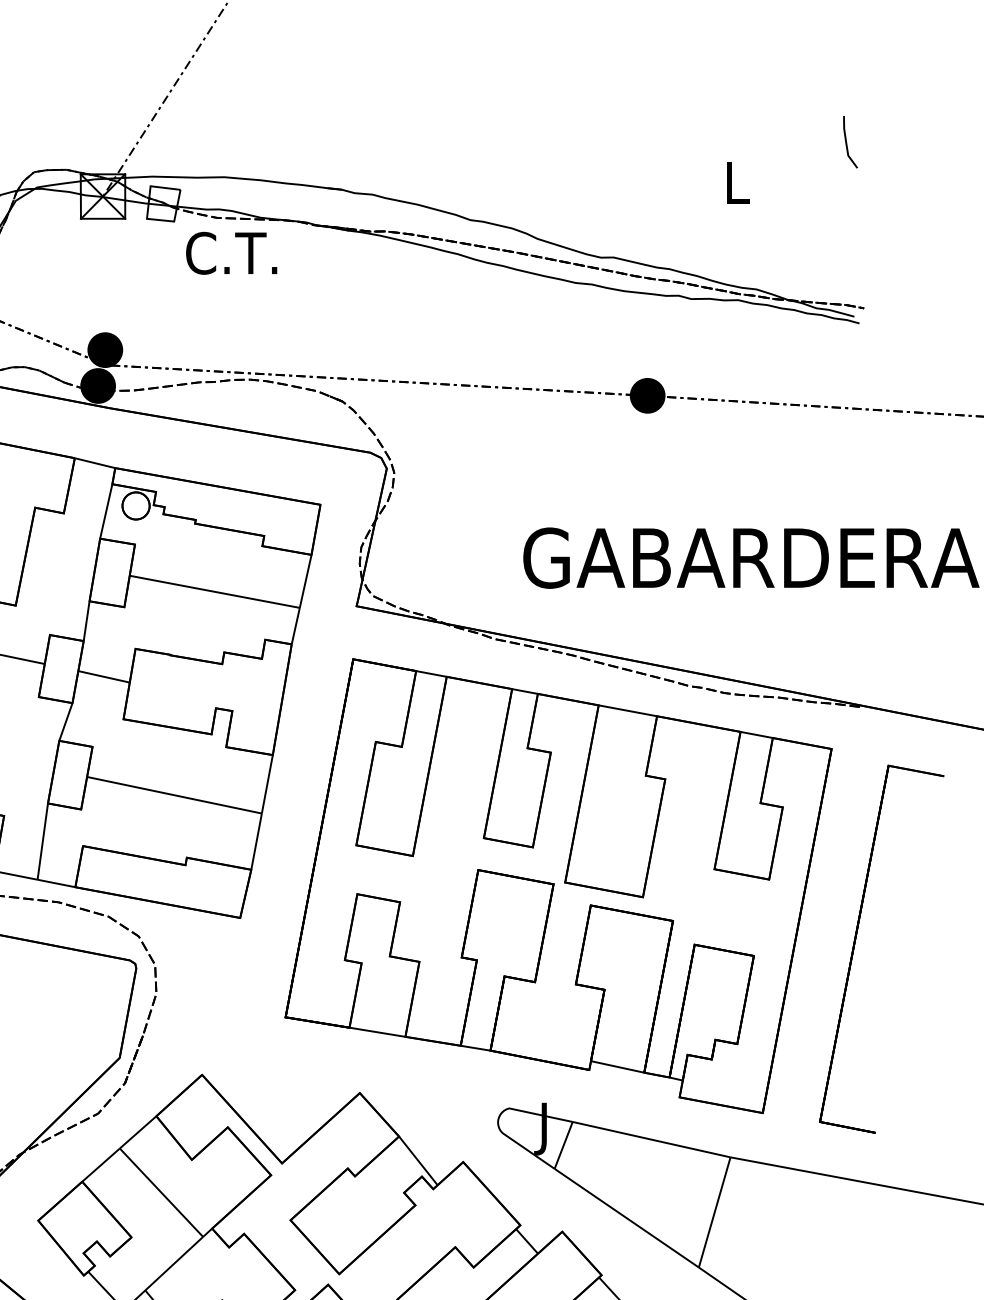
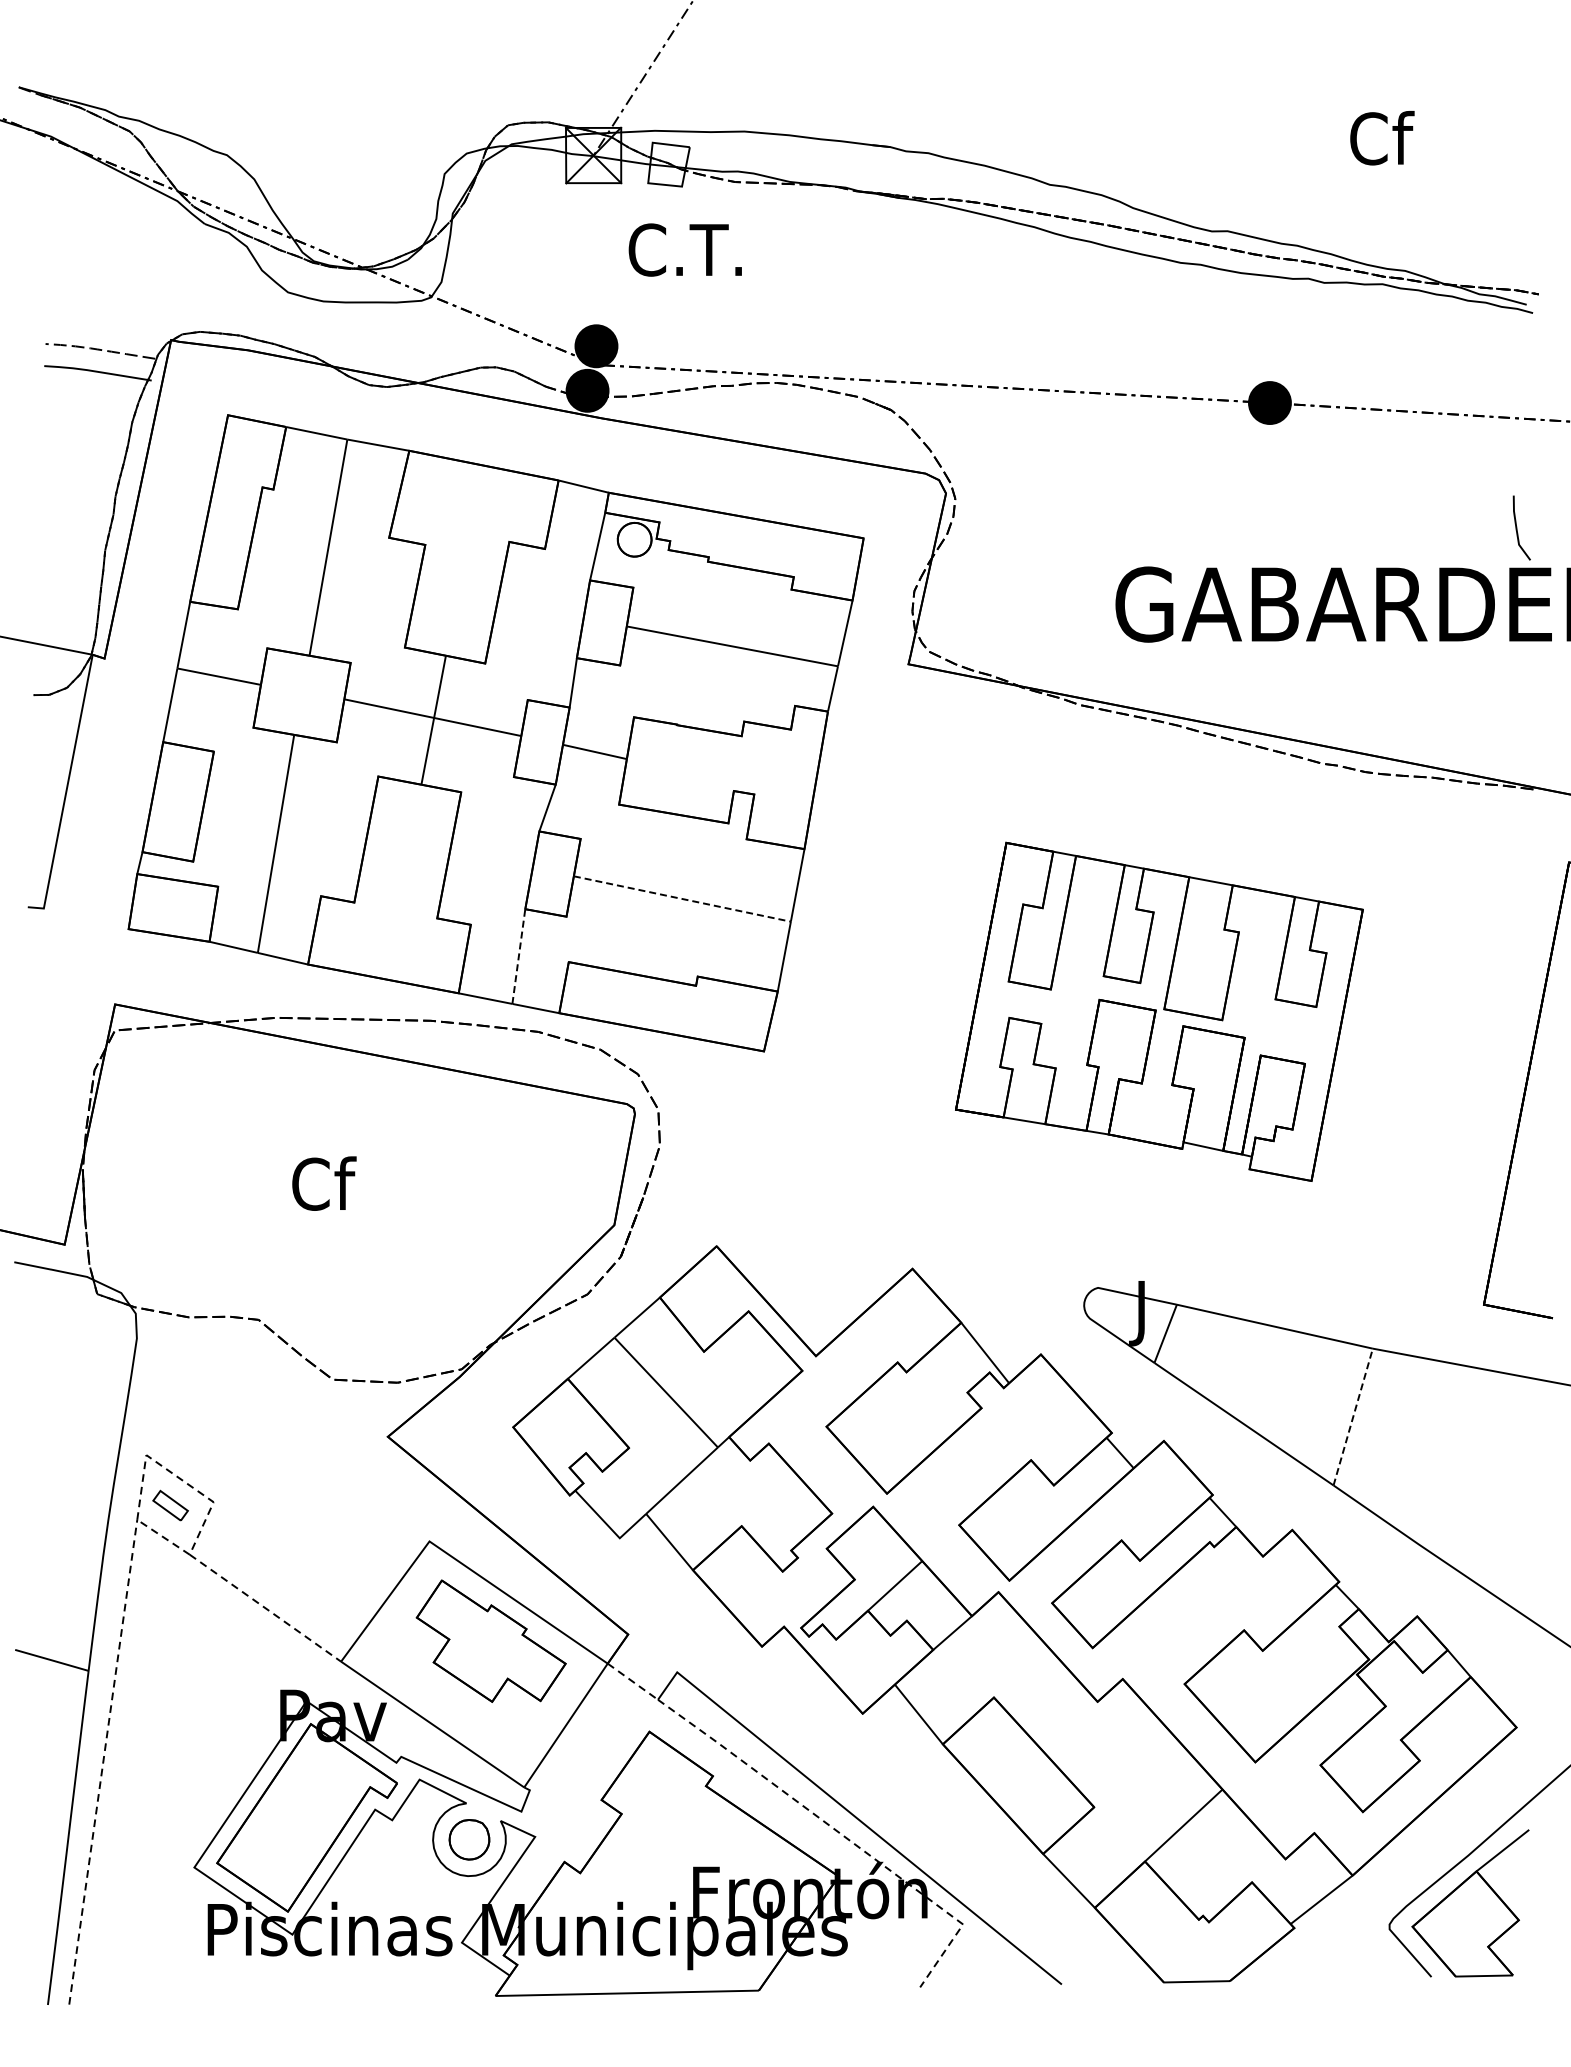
line: (847, 141) -> (1517, 527), moved
text: (738, 182) -> (1382, 137), L -> Cf
text: (230, 252) -> (684, 249), moved
line: (174, 795) -> (682, 899), solid -> dashed
line: (42, 841) -> (518, 956), solid -> dashed
part: (558, 885) -> (1159, 1011), size x0.6
line: (714, 1211) -> (1353, 1416), solid -> dashed

